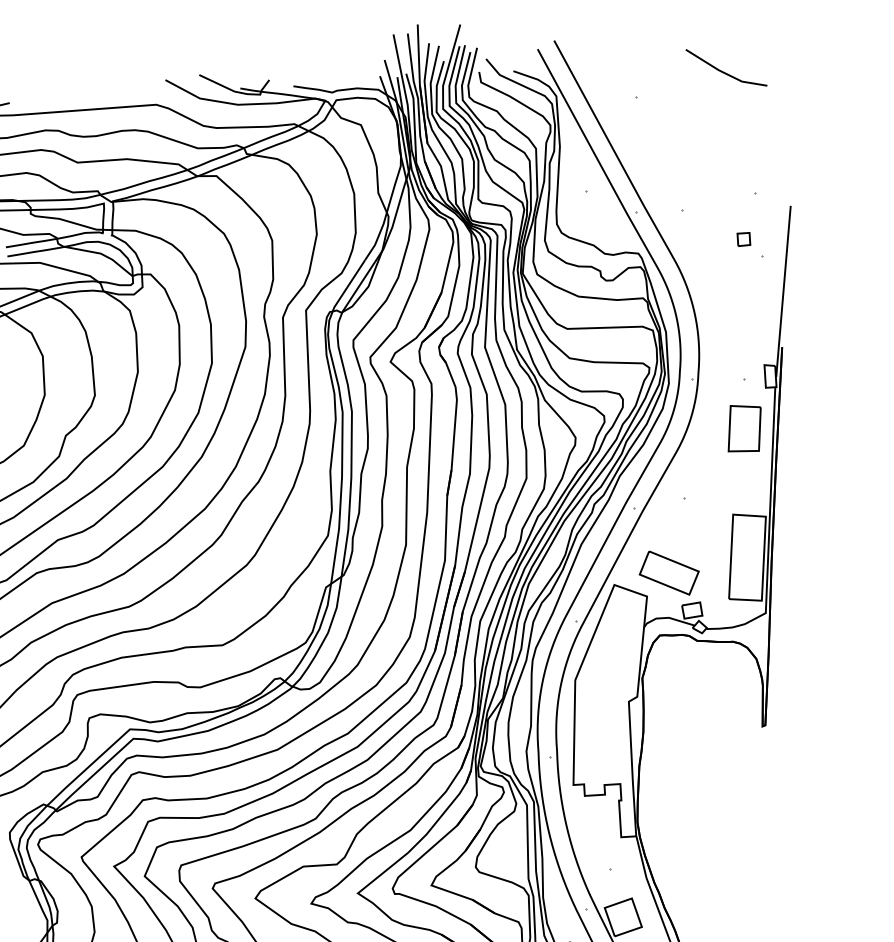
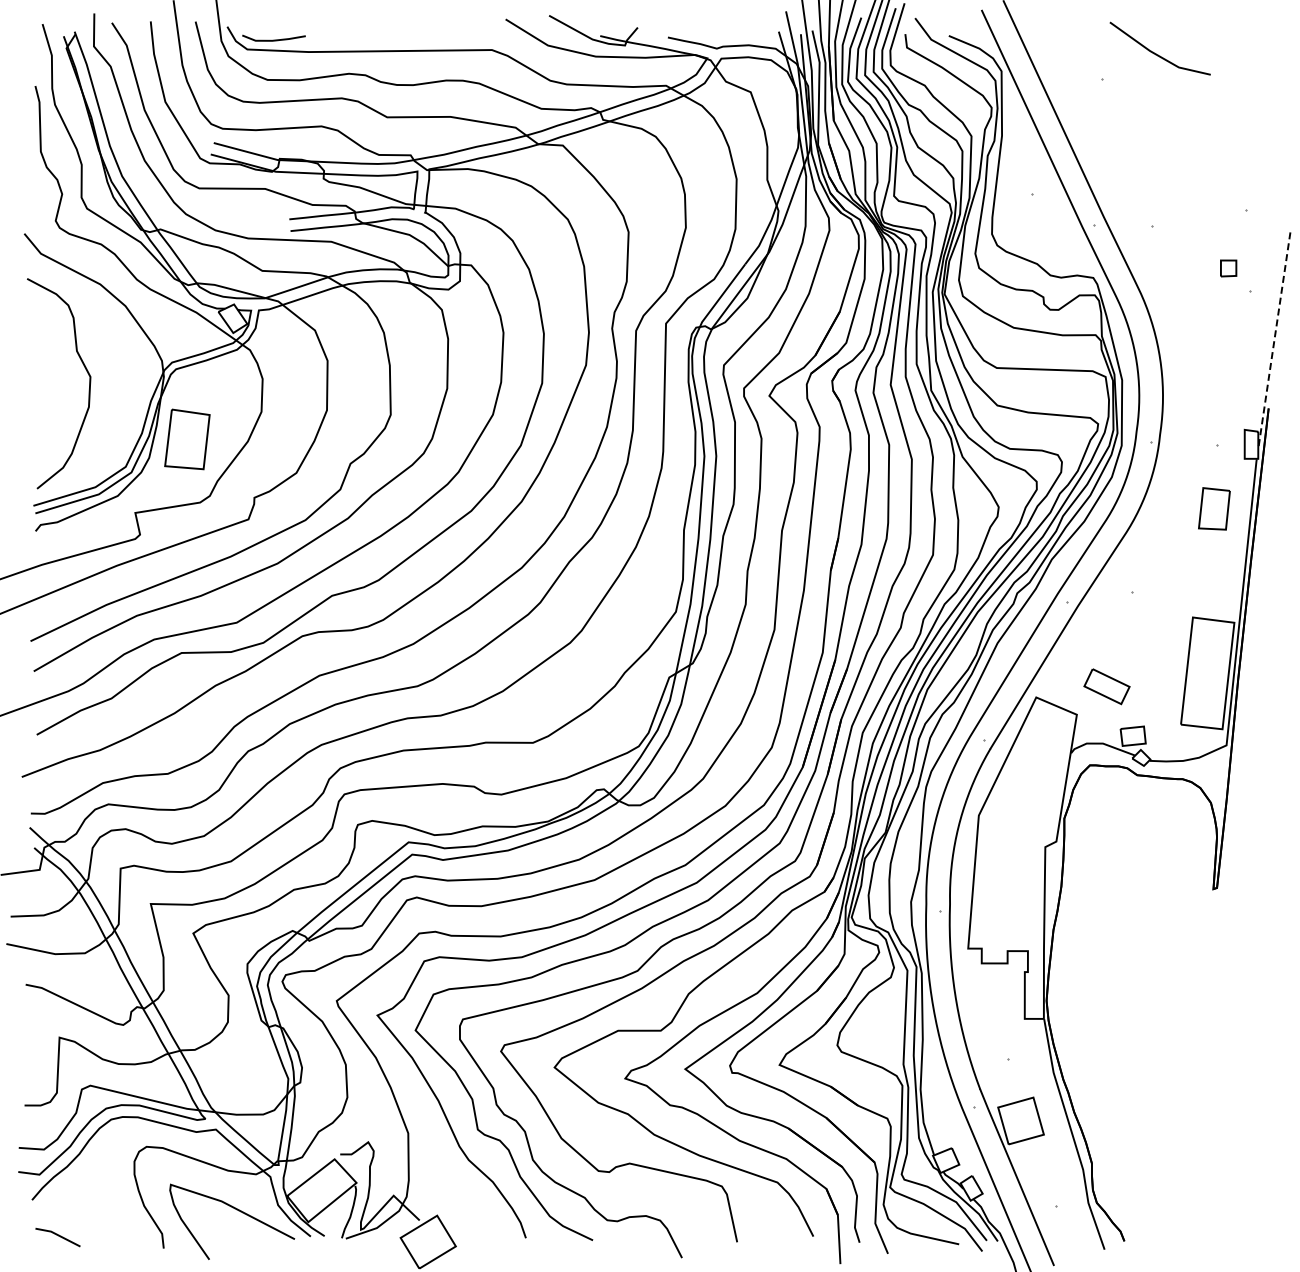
line: (723, 71) -> (1156, 53), moved
line: (783, 291) -> (1274, 337), solid -> dashed
part: (744, 428) -> (1214, 508), size x0.7
part: (668, 572) -> (1106, 686), size x0.6

